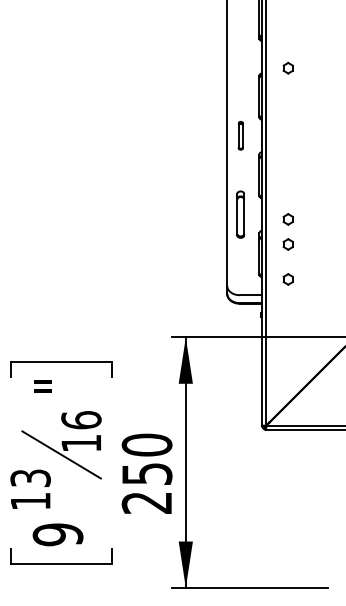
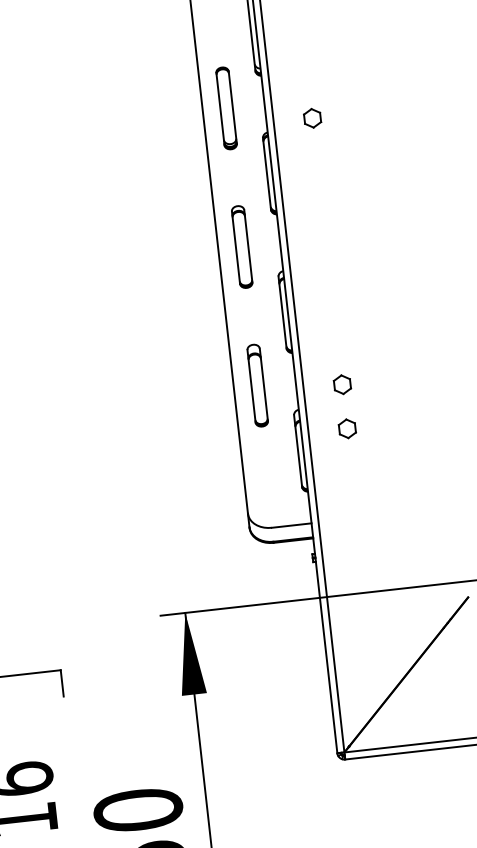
part: (240, 57) -> (226, 108), added
part: (240, 135) -> (241, 246), size x1.67
part: (287, 279) -> (352, 490), removed

